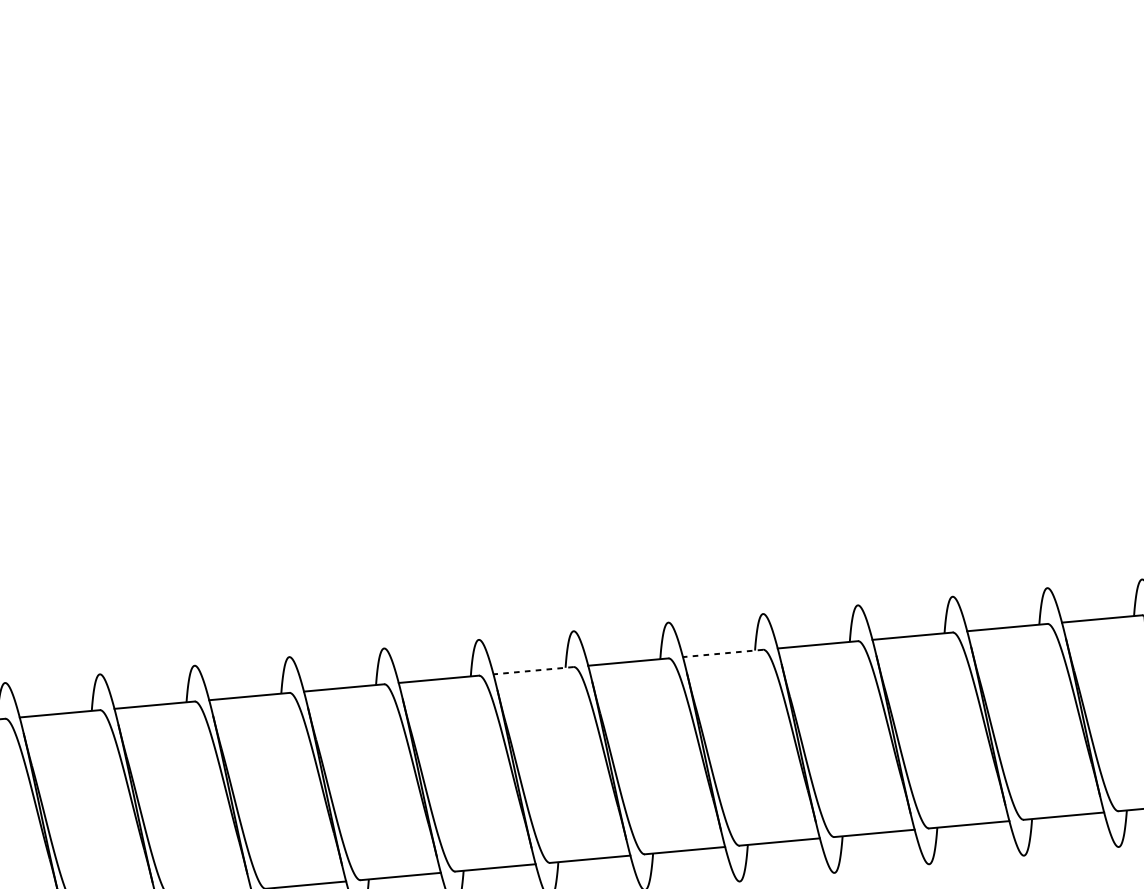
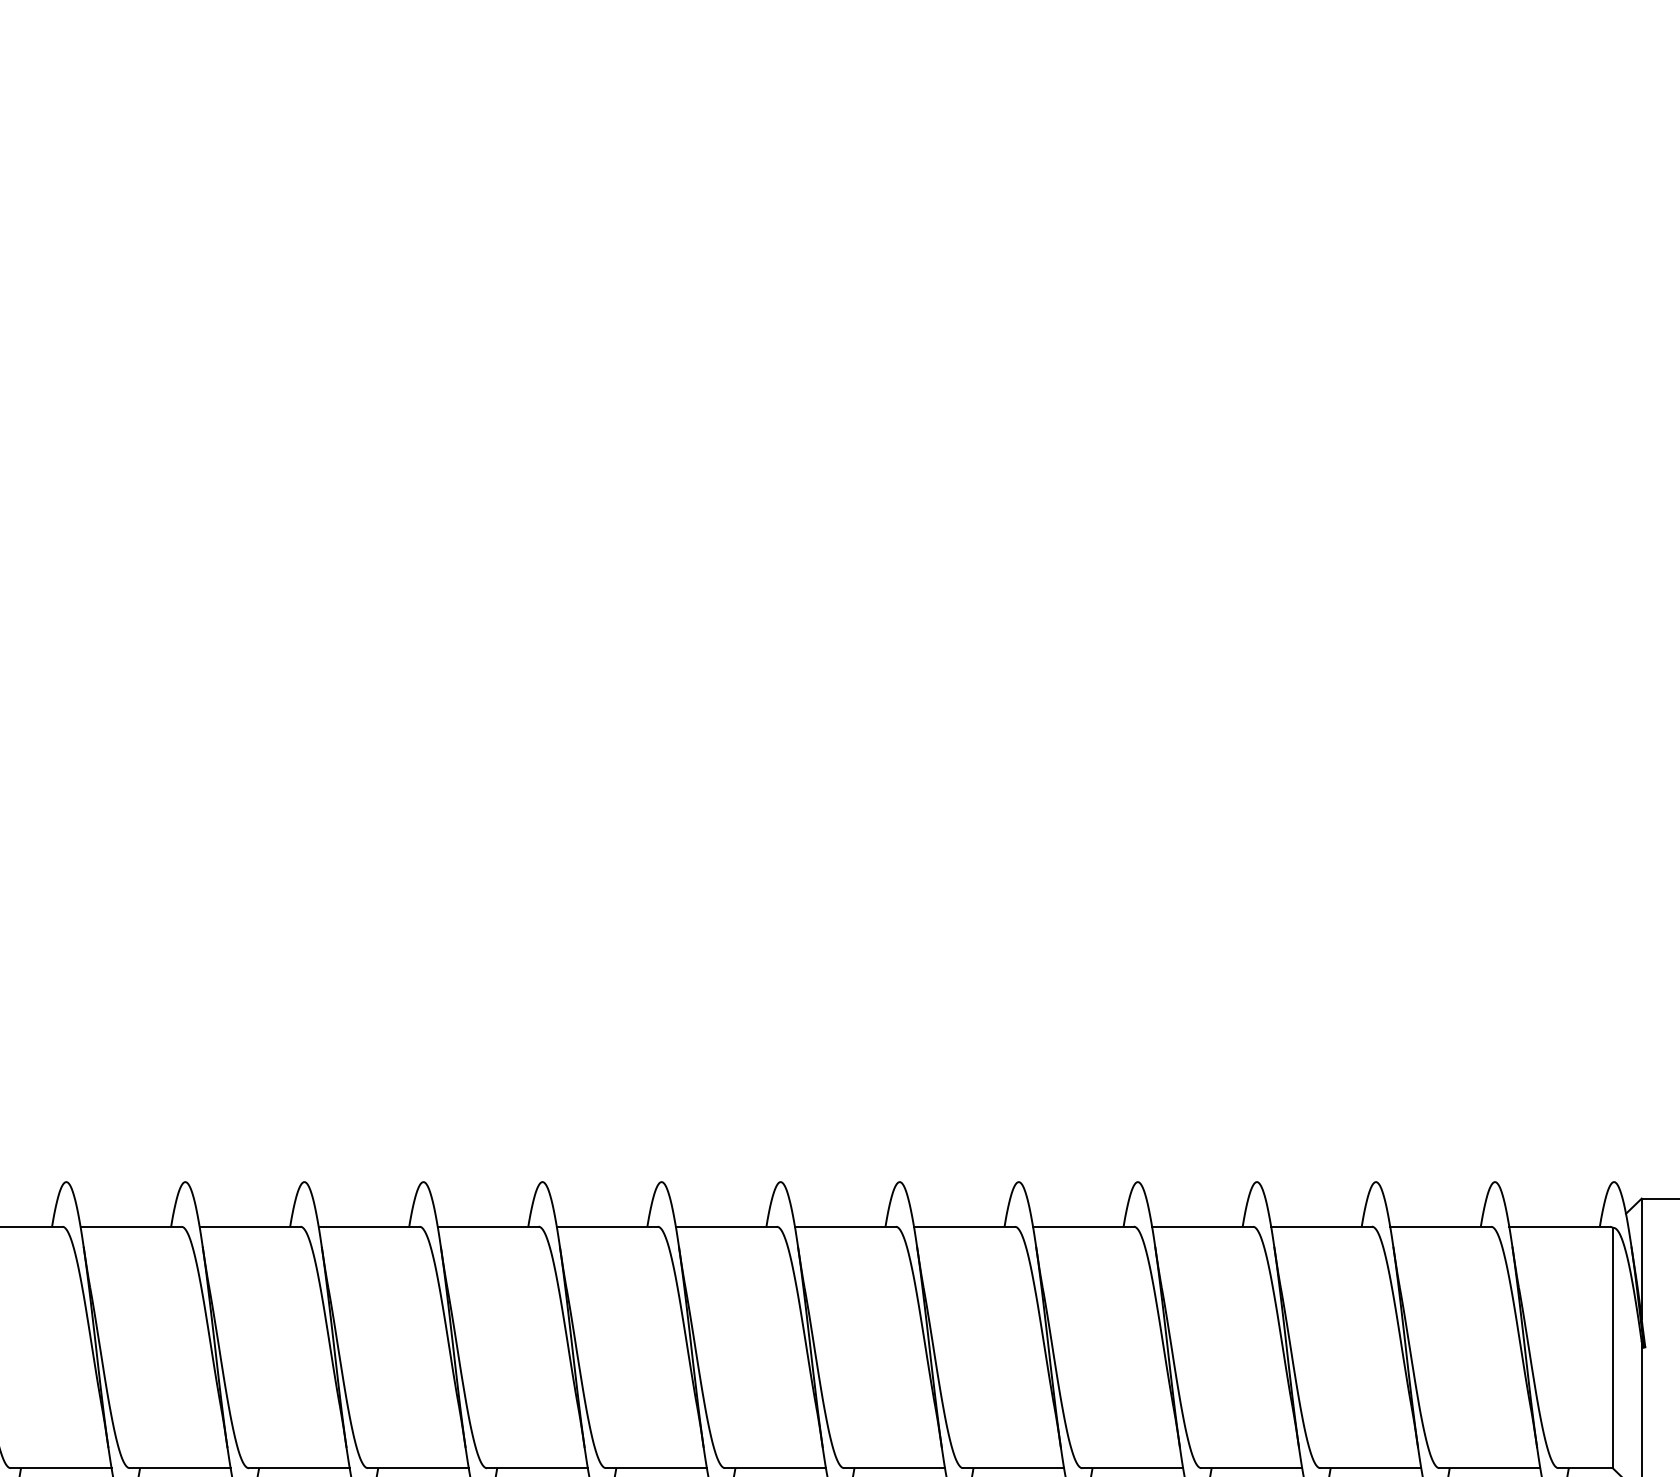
line: (723, 653) -> (1083, 1226), dashed -> solid
line: (532, 670) -> (844, 1226), dashed -> solid

